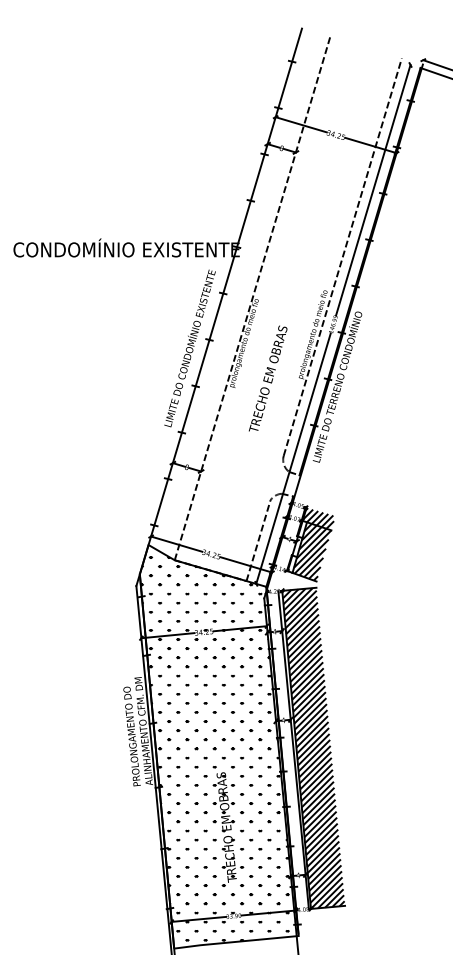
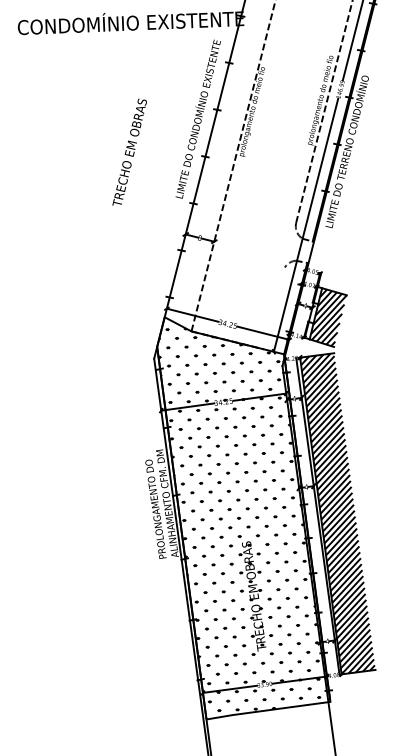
text: (268, 378) -> (129, 151), moved
hatch: (318, 518) -> (333, 283), removed
line: (258, 540) -> (274, 308), removed

